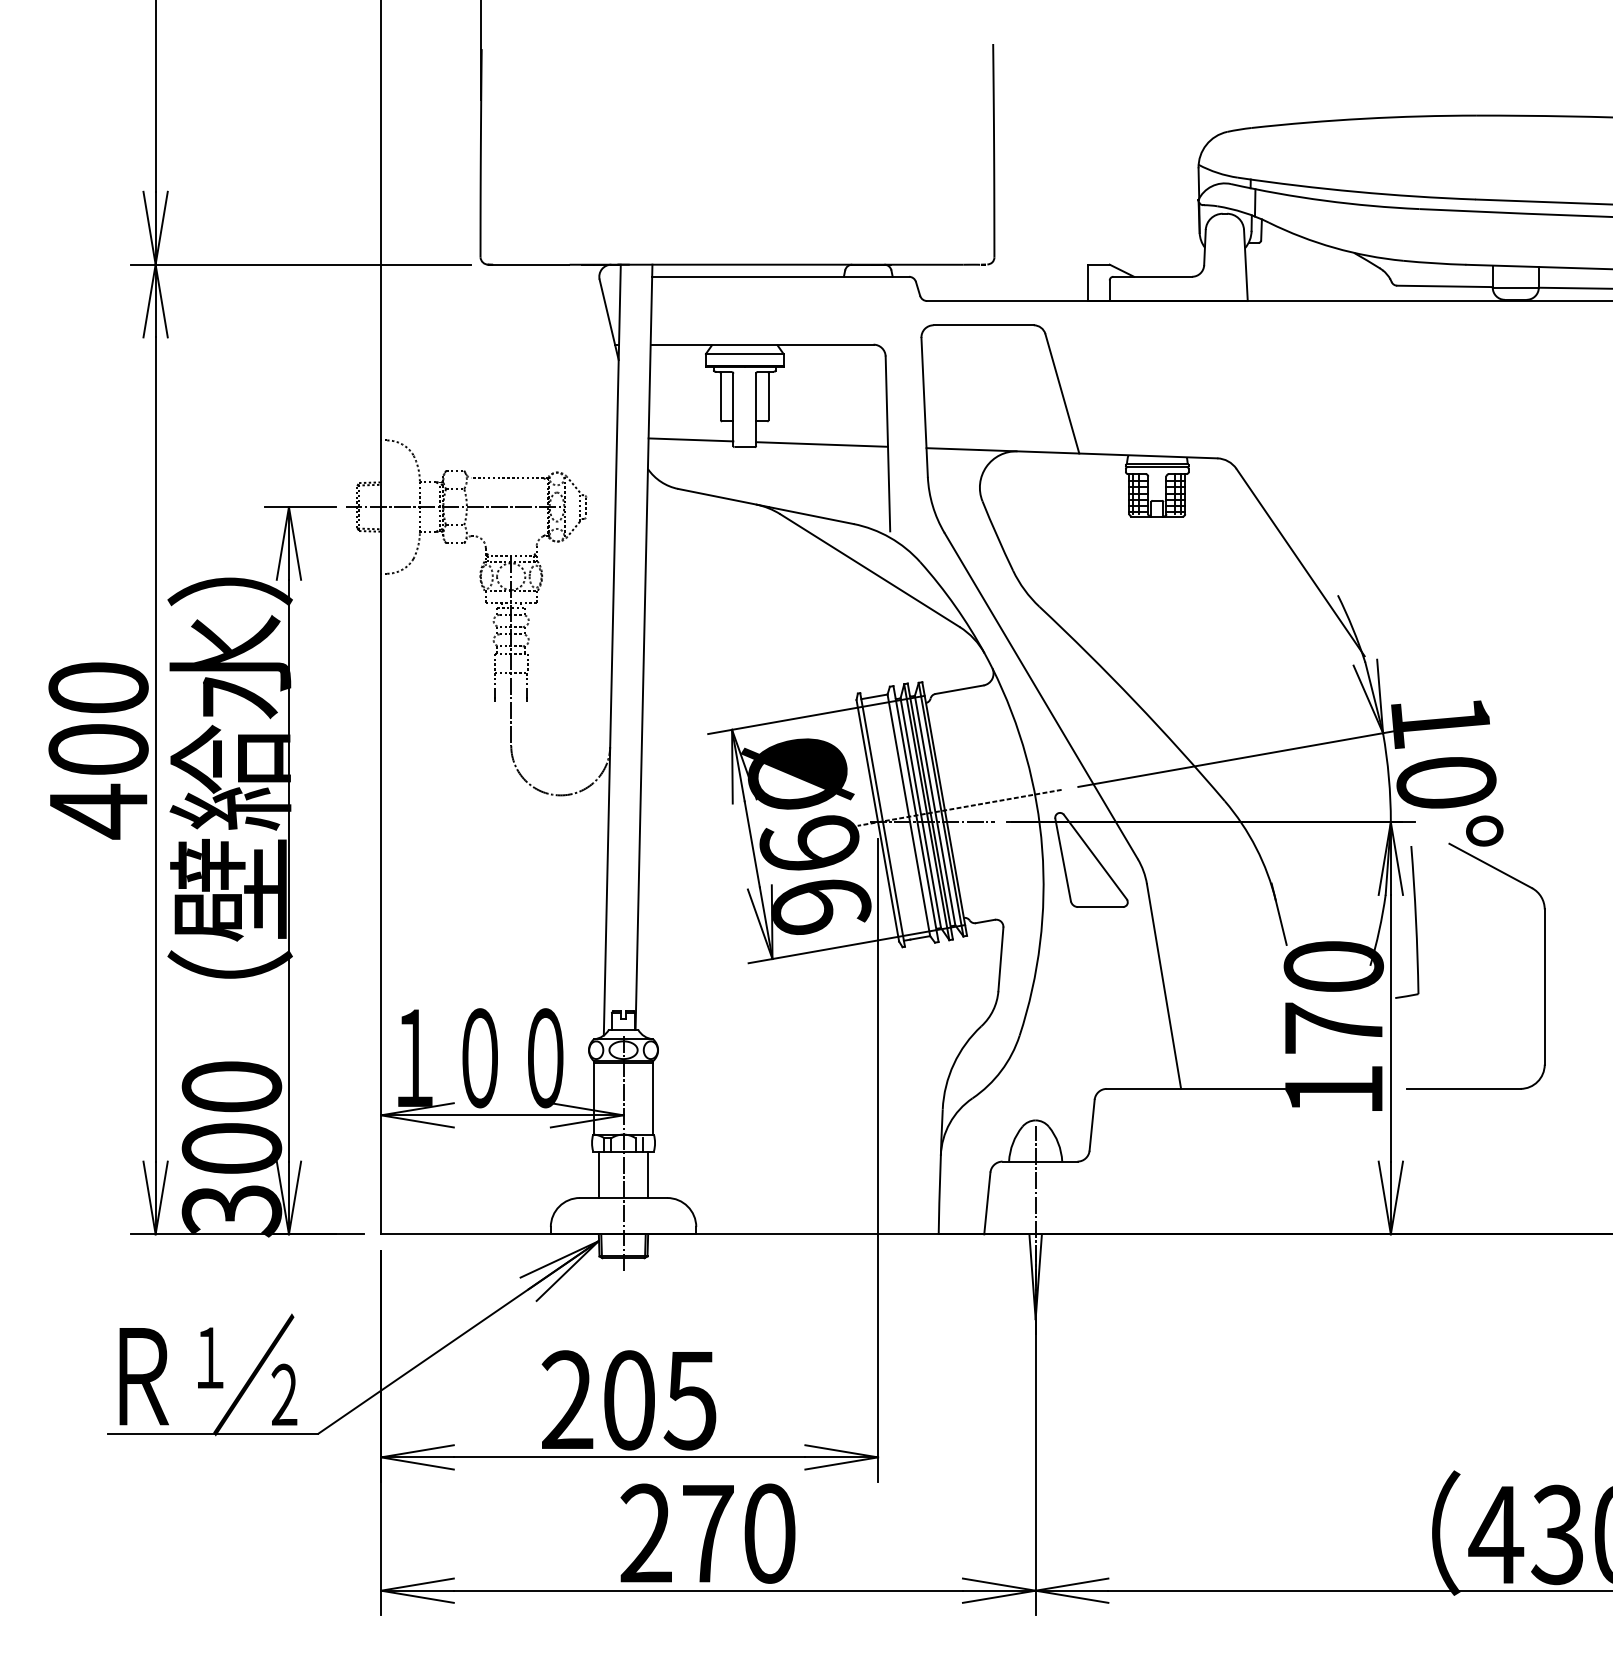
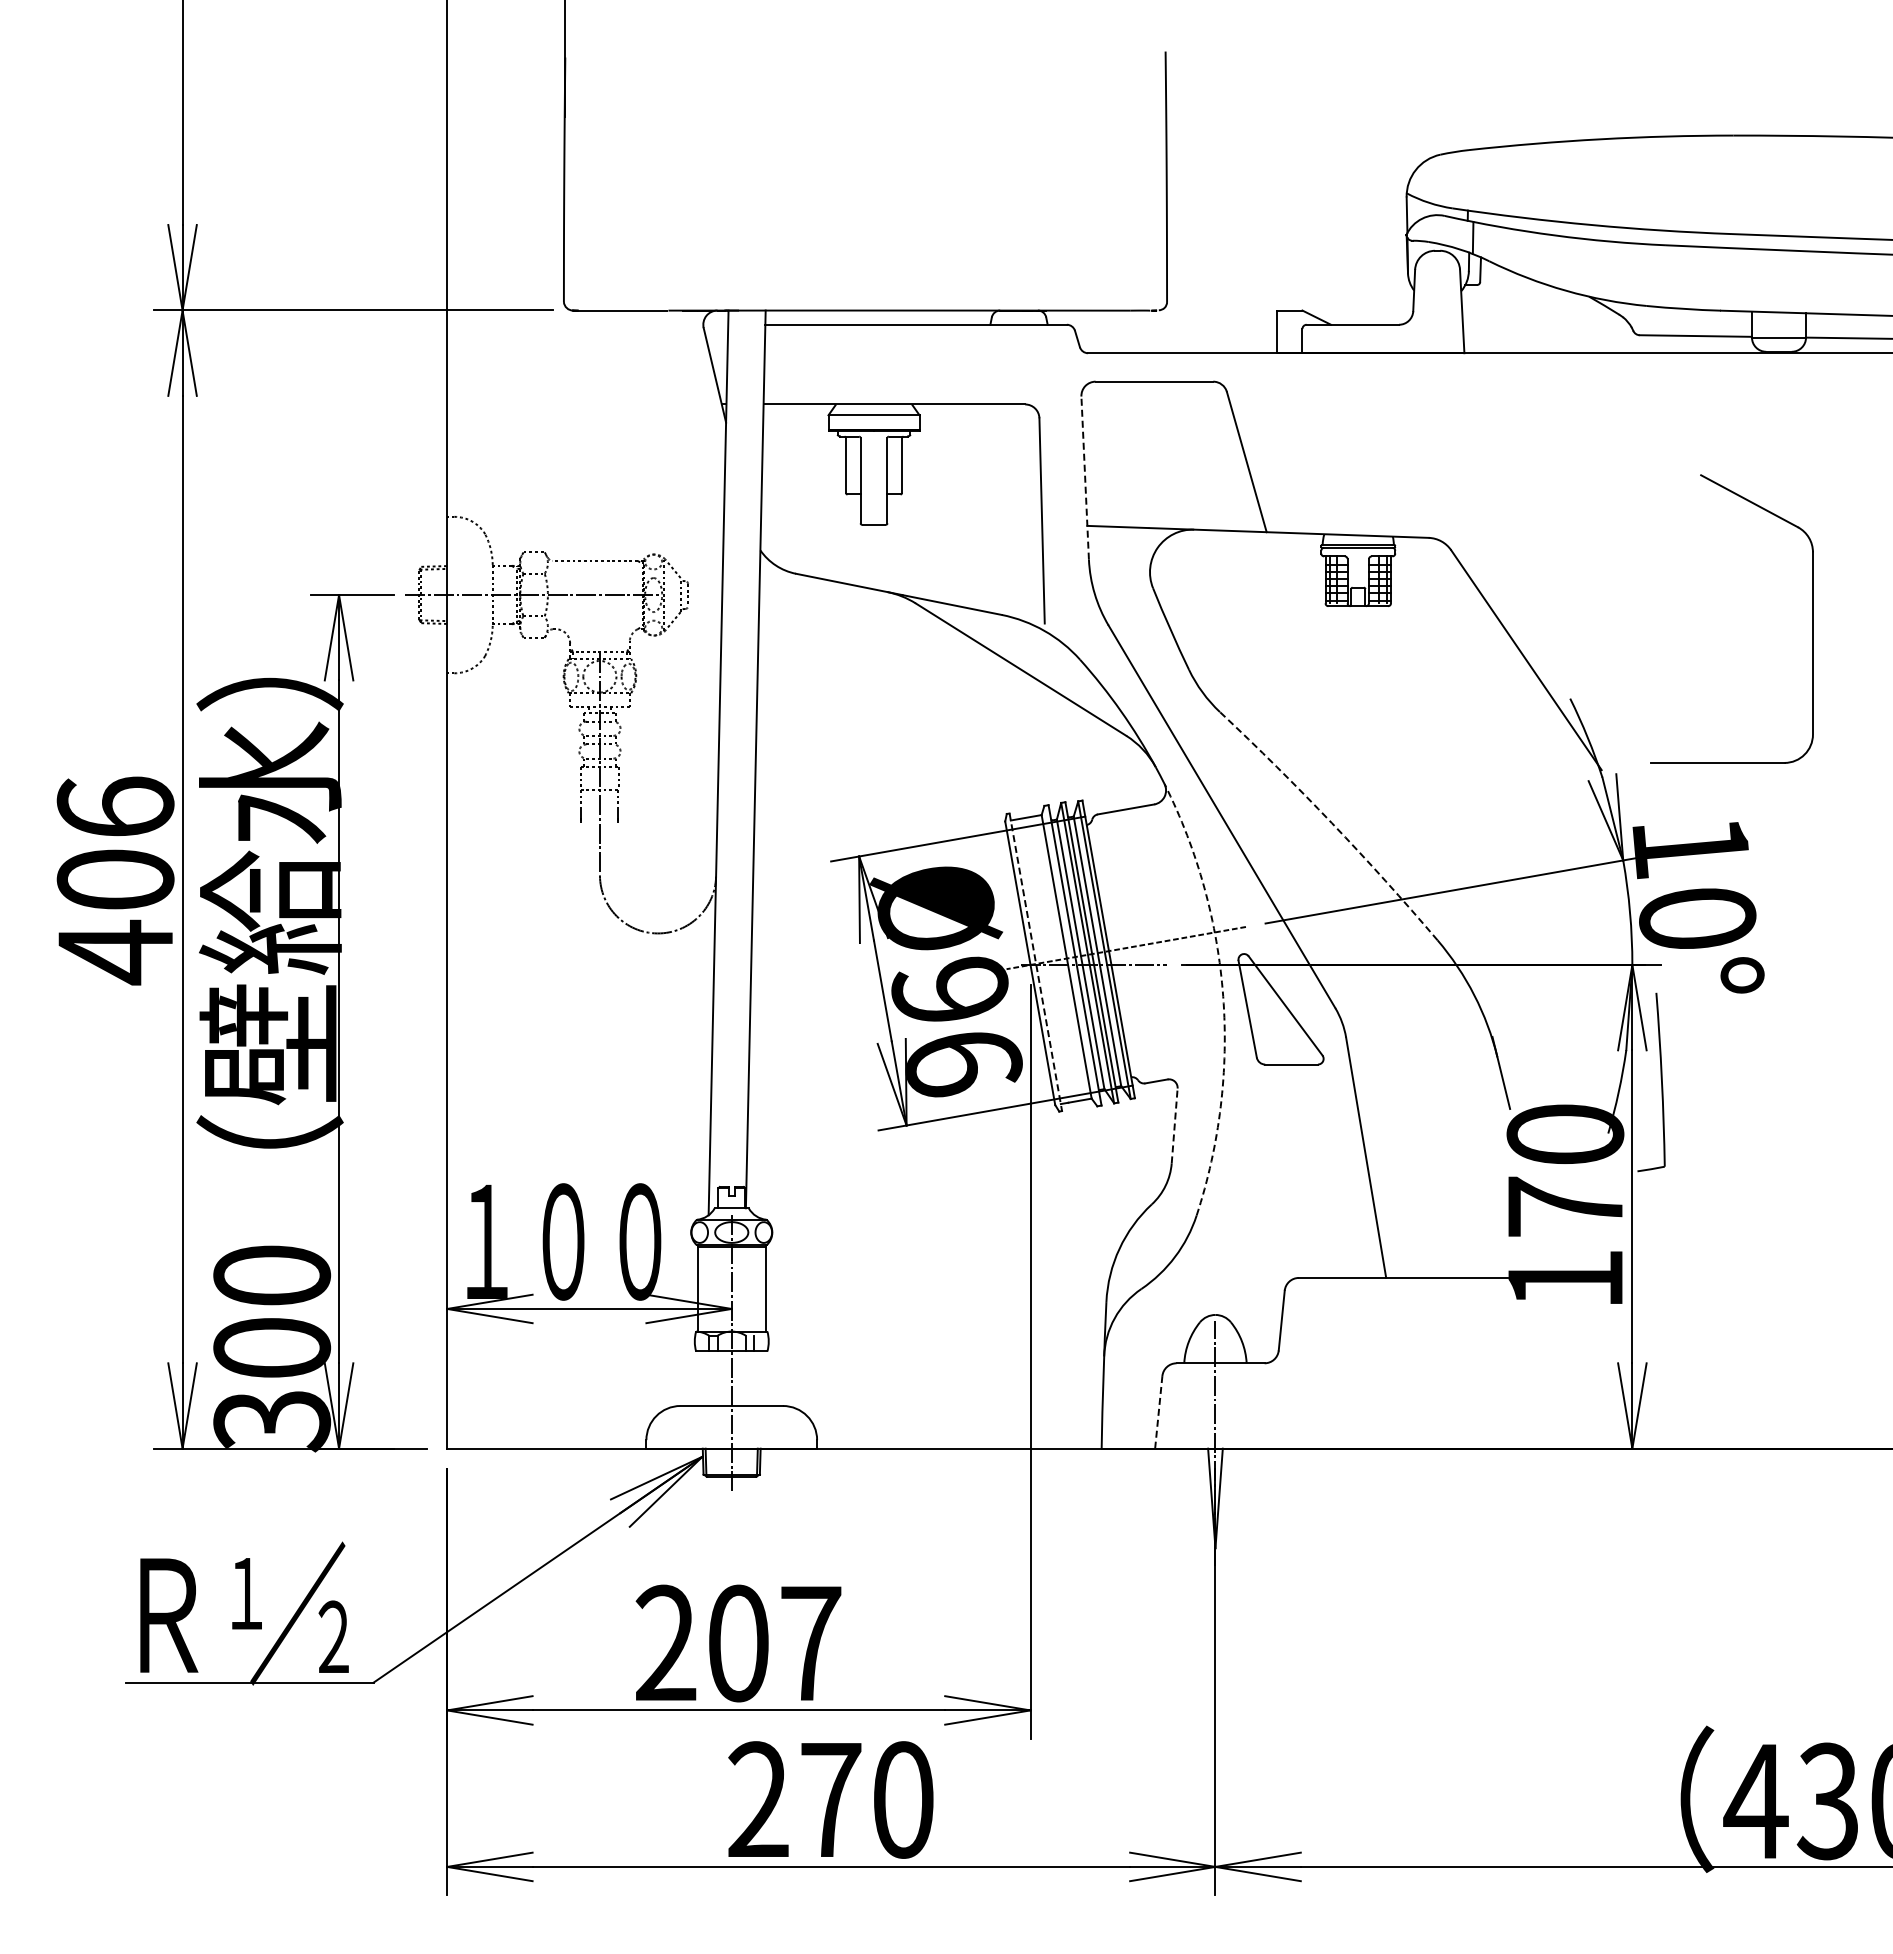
line: (924, 407) -> (1085, 478), solid -> dashed
line: (690, 439) -> (810, 515), removed
line: (821, 444) -> (964, 521), removed
text: (98, 687) -> (115, 806), 400 -> 406
arc: (1134, 701) -> (1331, 823), solid -> dashed
line: (882, 820) -> (1035, 962), solid -> dashed
arc: (1042, 849) -> (1223, 996), solid -> dashed
line: (1000, 959) -> (1174, 1125), solid -> dashed
part: (1544, 965) -> (1812, 618), moved
line: (598, 1174) -> (702, 1378), removed
line: (648, 1174) -> (760, 1378), removed
line: (987, 1202) -> (1158, 1411), solid -> dashed
text: (689, 1401) -> (809, 1644), 205 -> 207

